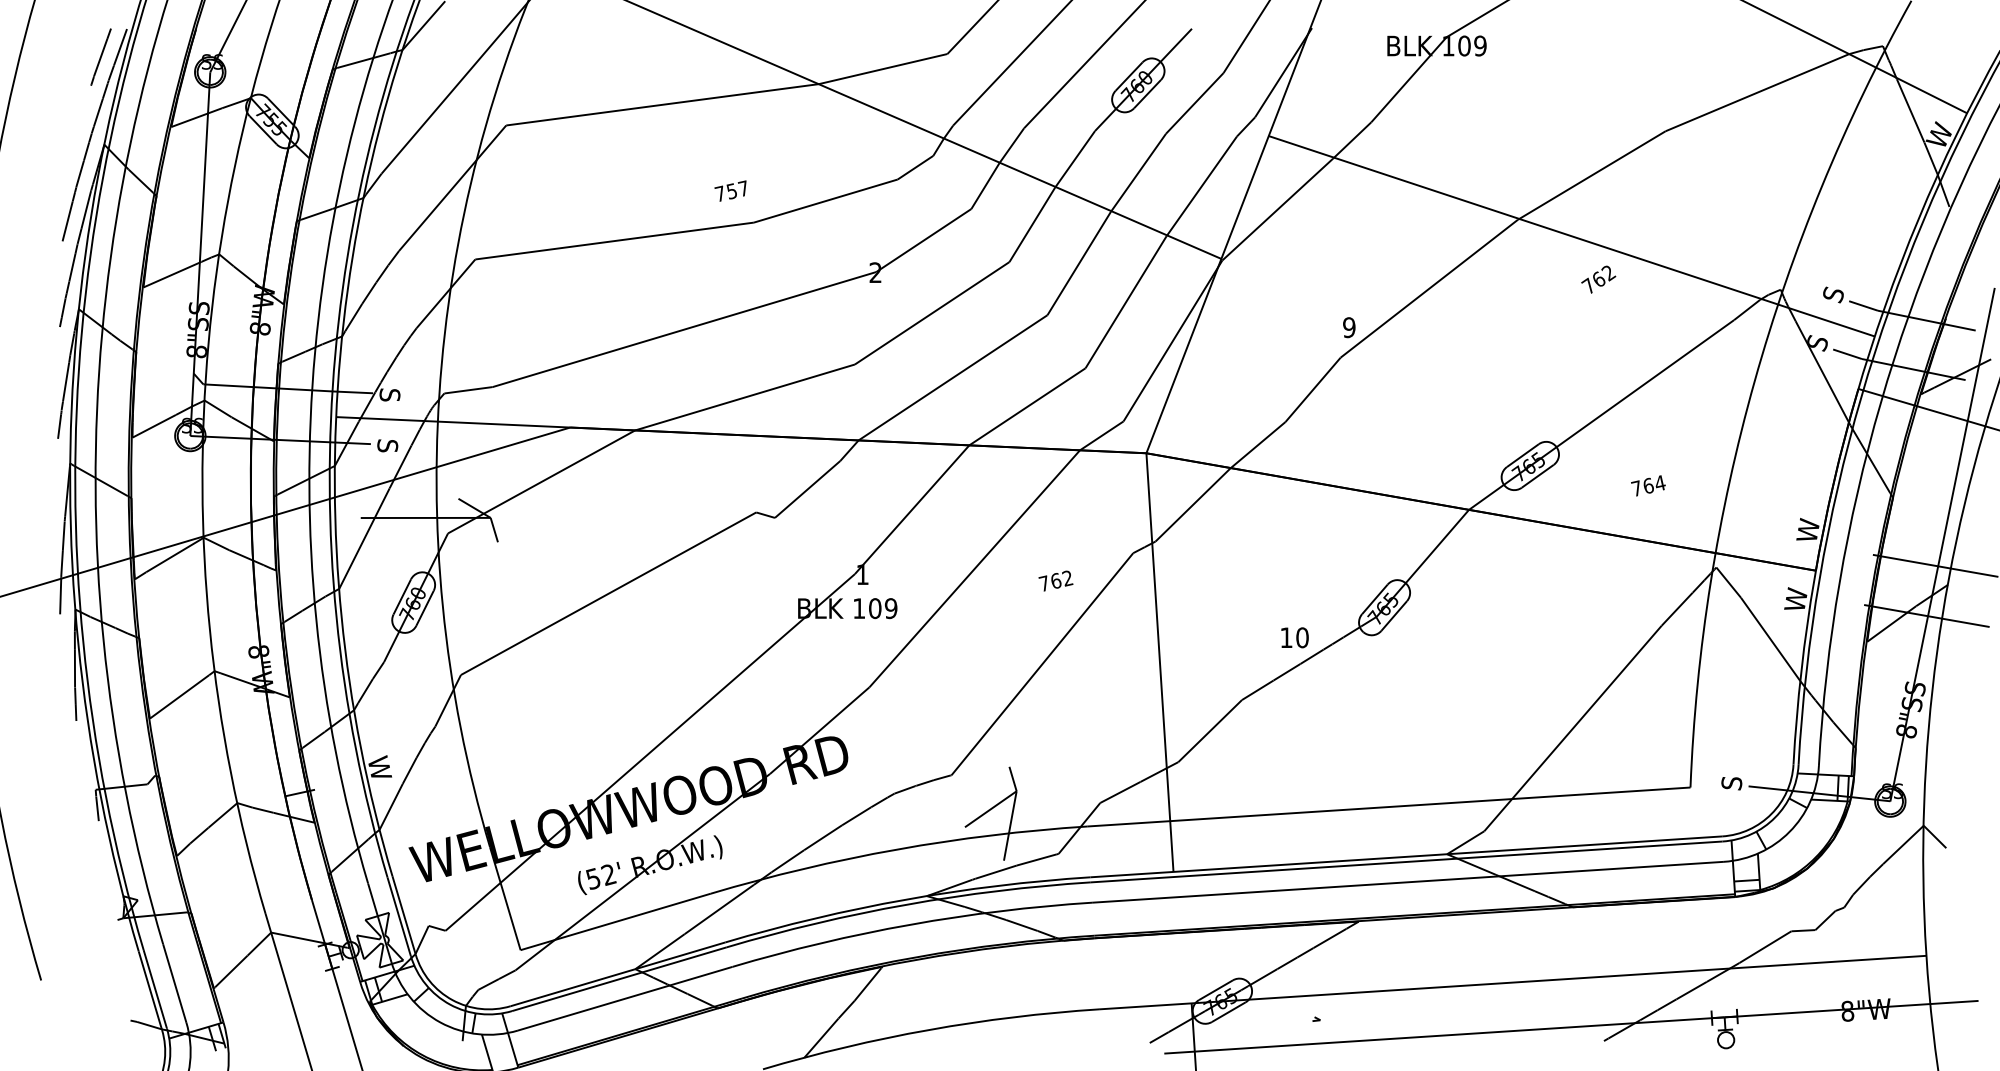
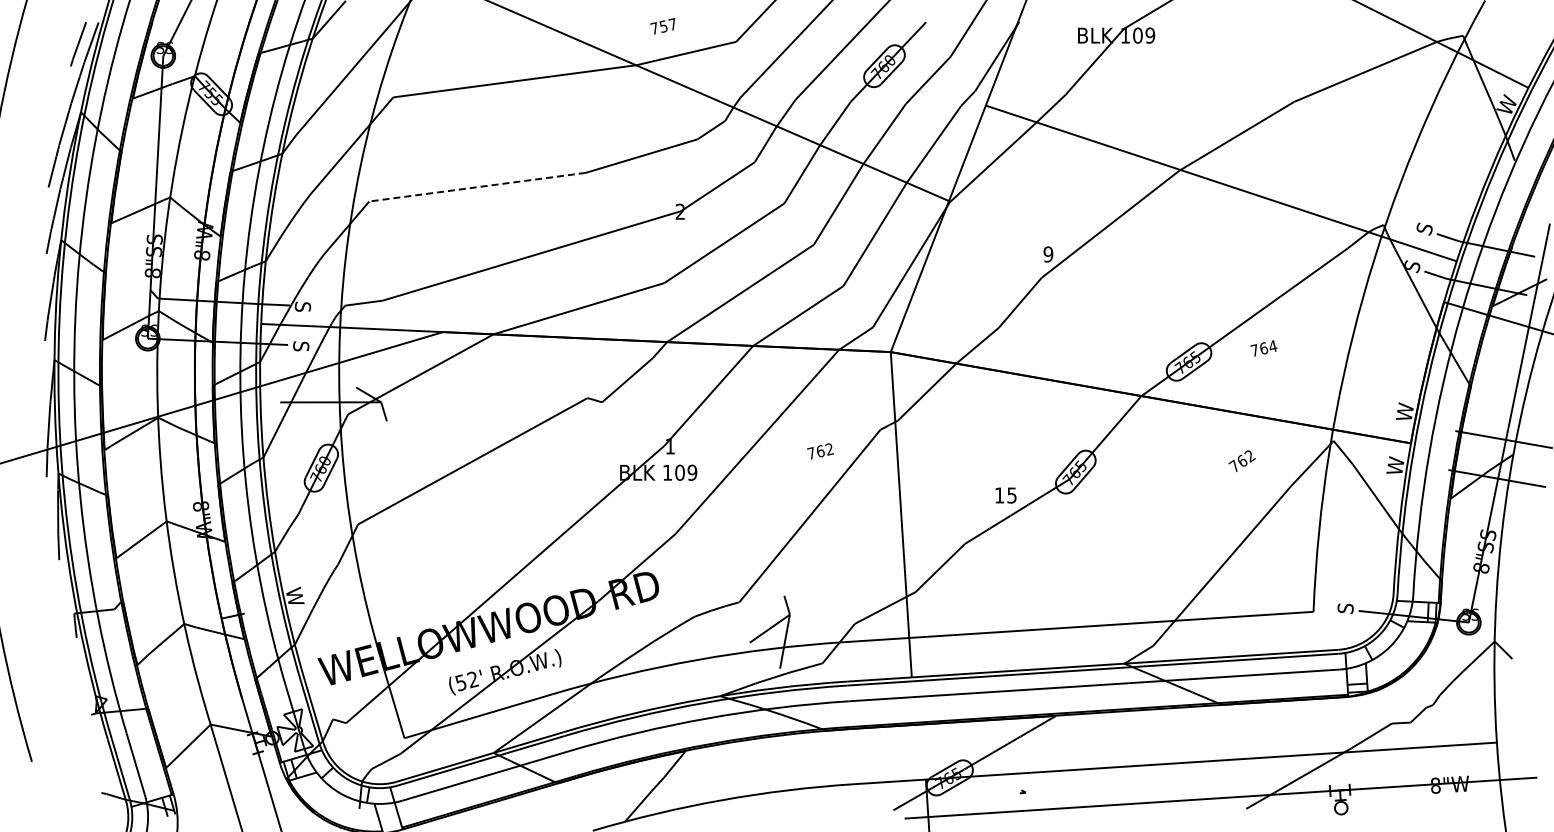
text: (730, 191) -> (662, 26), moved
line: (614, 241) -> (477, 187), solid -> dashed
text: (1597, 278) -> (1241, 460), moved
text: (1647, 485) -> (1263, 348), moved
text: (1301, 637) -> (1011, 495), 10 -> 15

